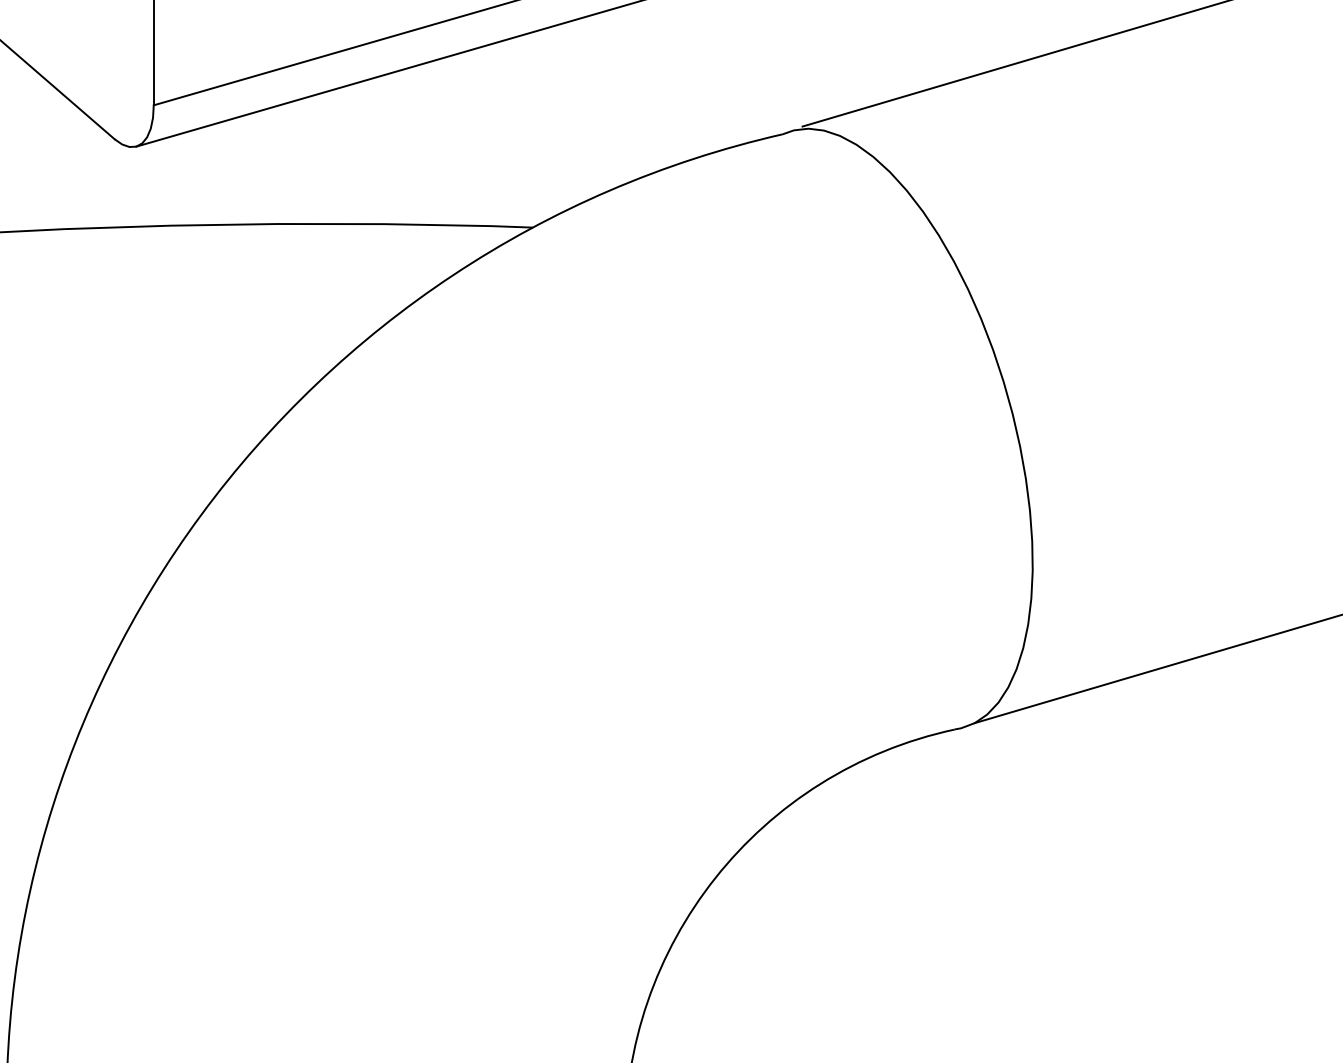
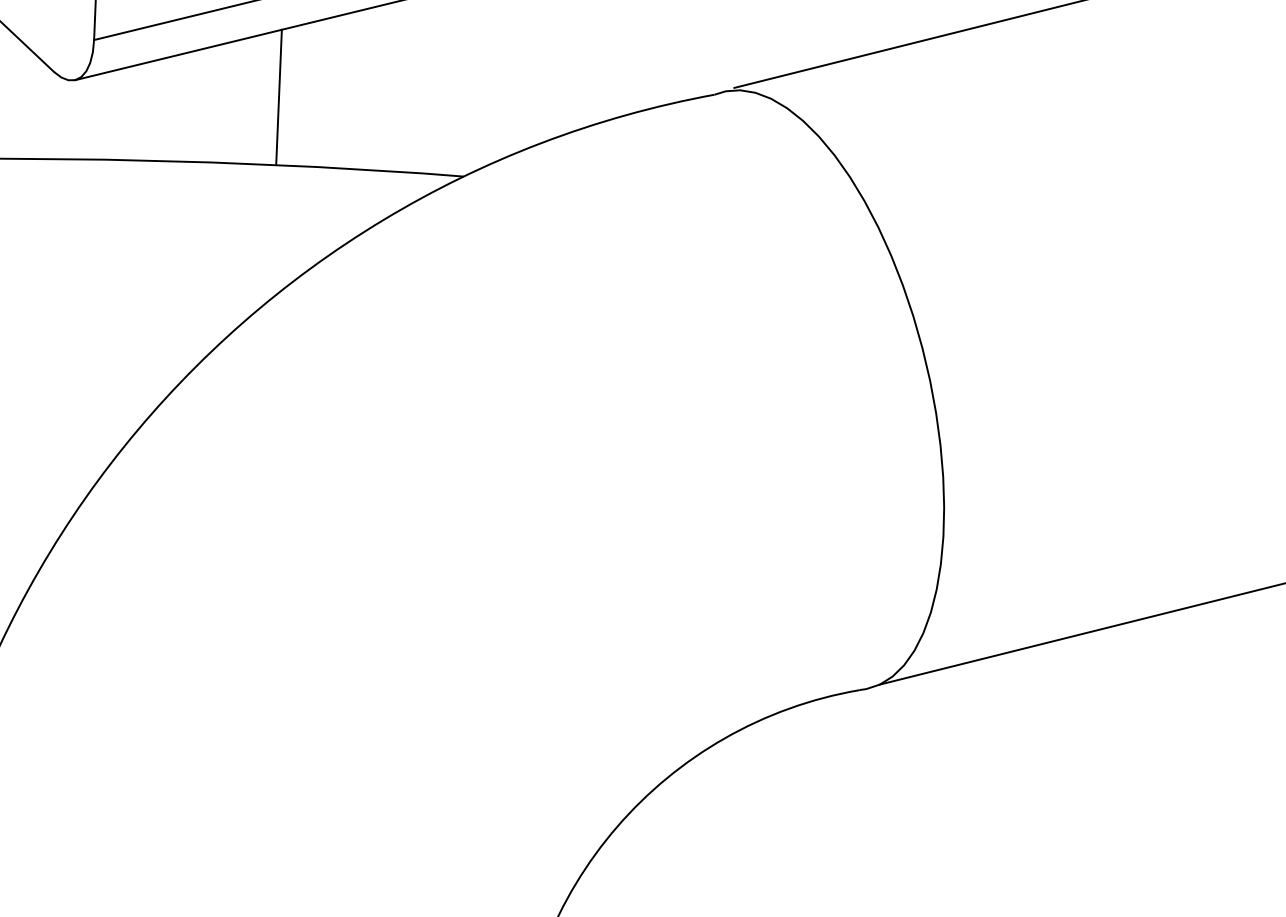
line: (343, 154) -> (279, 96), added

